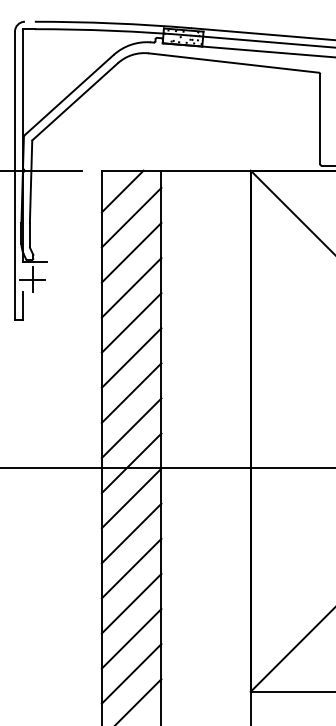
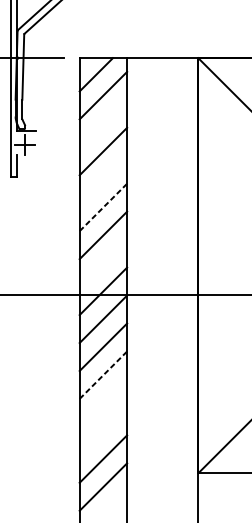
line: (131, 252) -> (103, 123), removed
line: (131, 322) -> (103, 179), removed
line: (131, 357) -> (103, 207), solid -> dashed
line: (131, 428) -> (103, 263), removed
line: (131, 568) -> (103, 375), solid -> dashed
line: (131, 603) -> (103, 403), removed
line: (131, 638) -> (103, 430), removed

